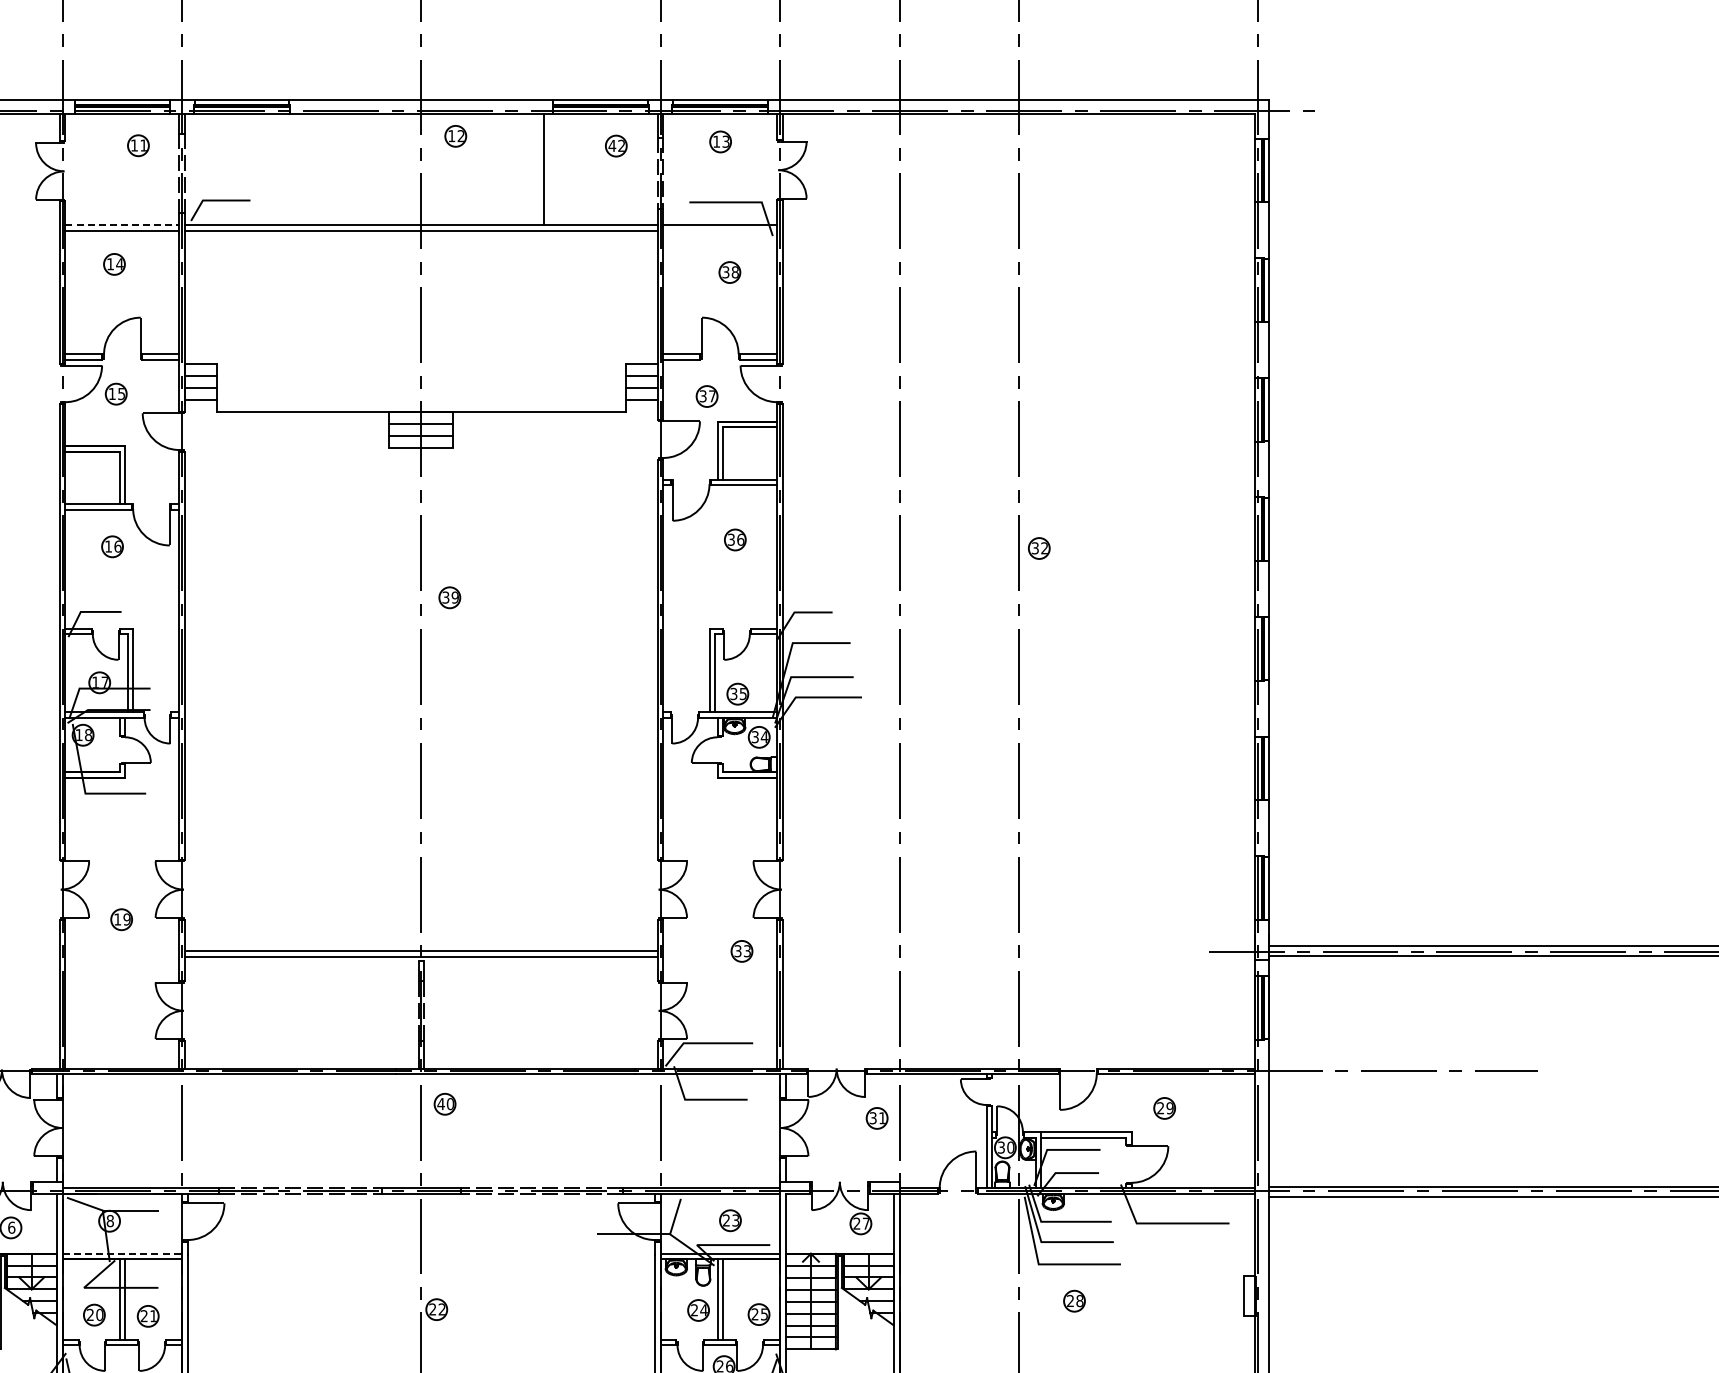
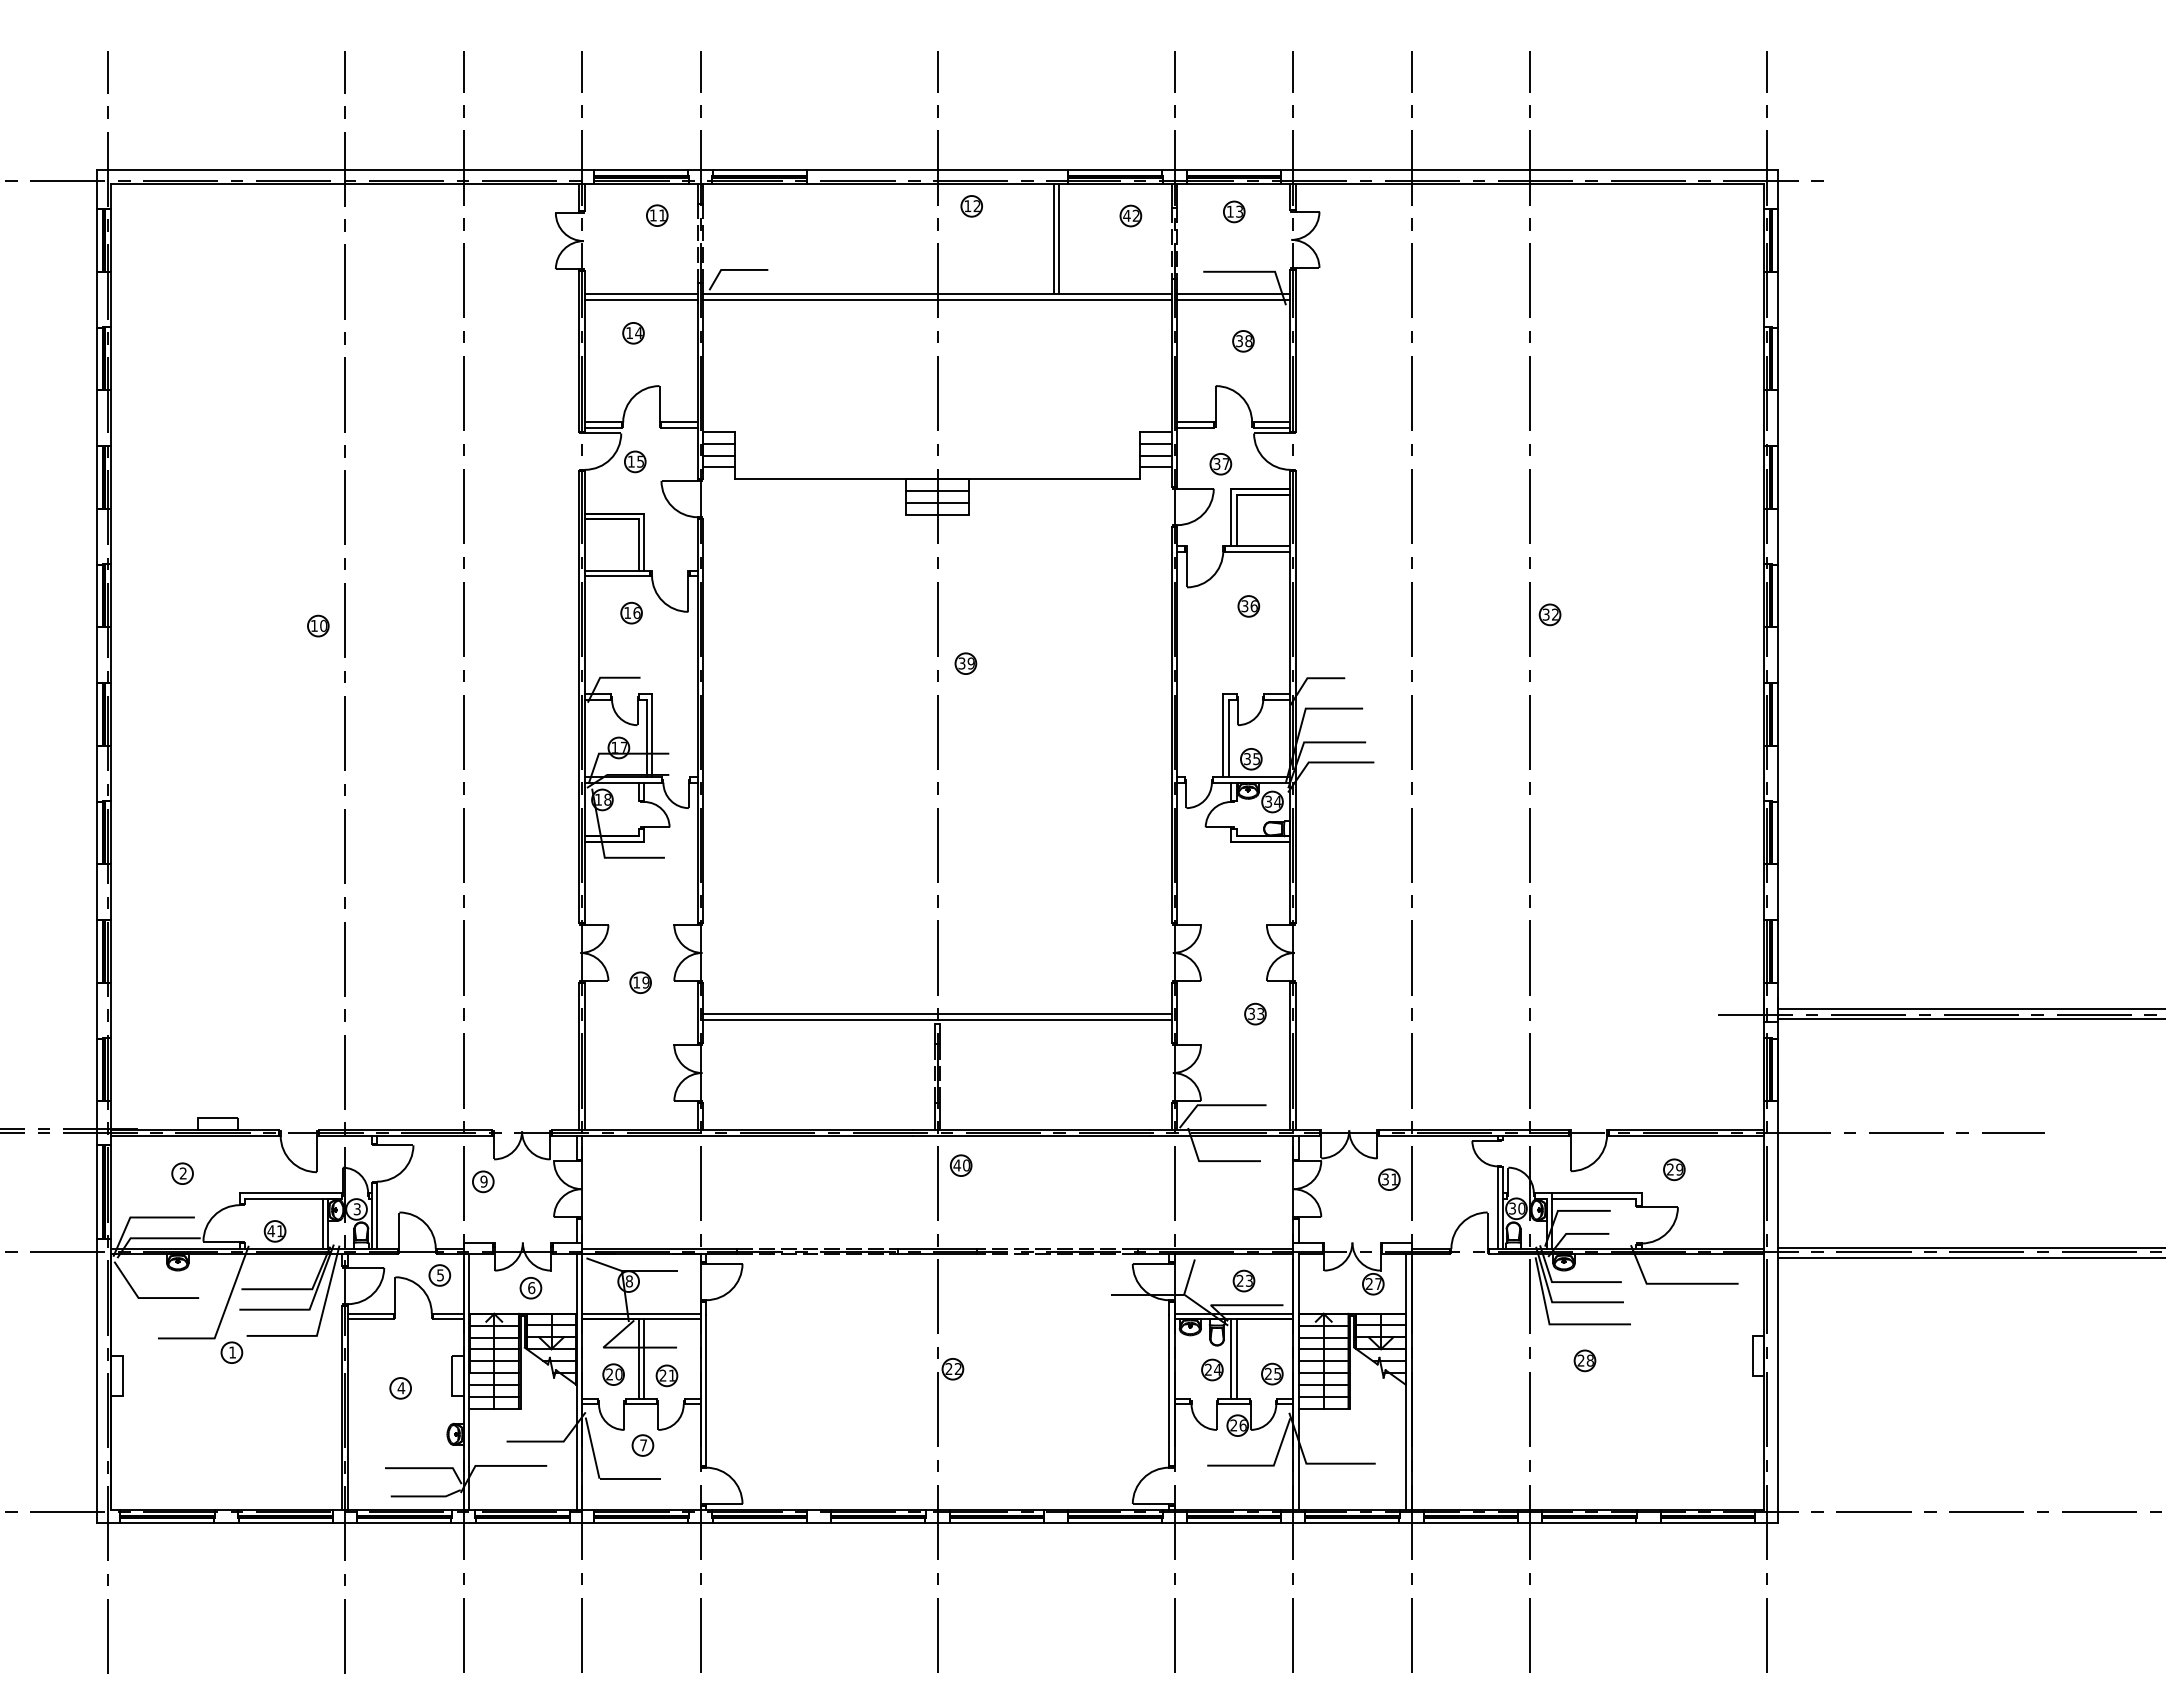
line: (538, 168) -> (1053, 238), added
line: (122, 225) -> (641, 294), dashed -> solid
line: (719, 230) -> (1233, 299), added
line: (122, 1253) -> (641, 1313), dashed -> solid

